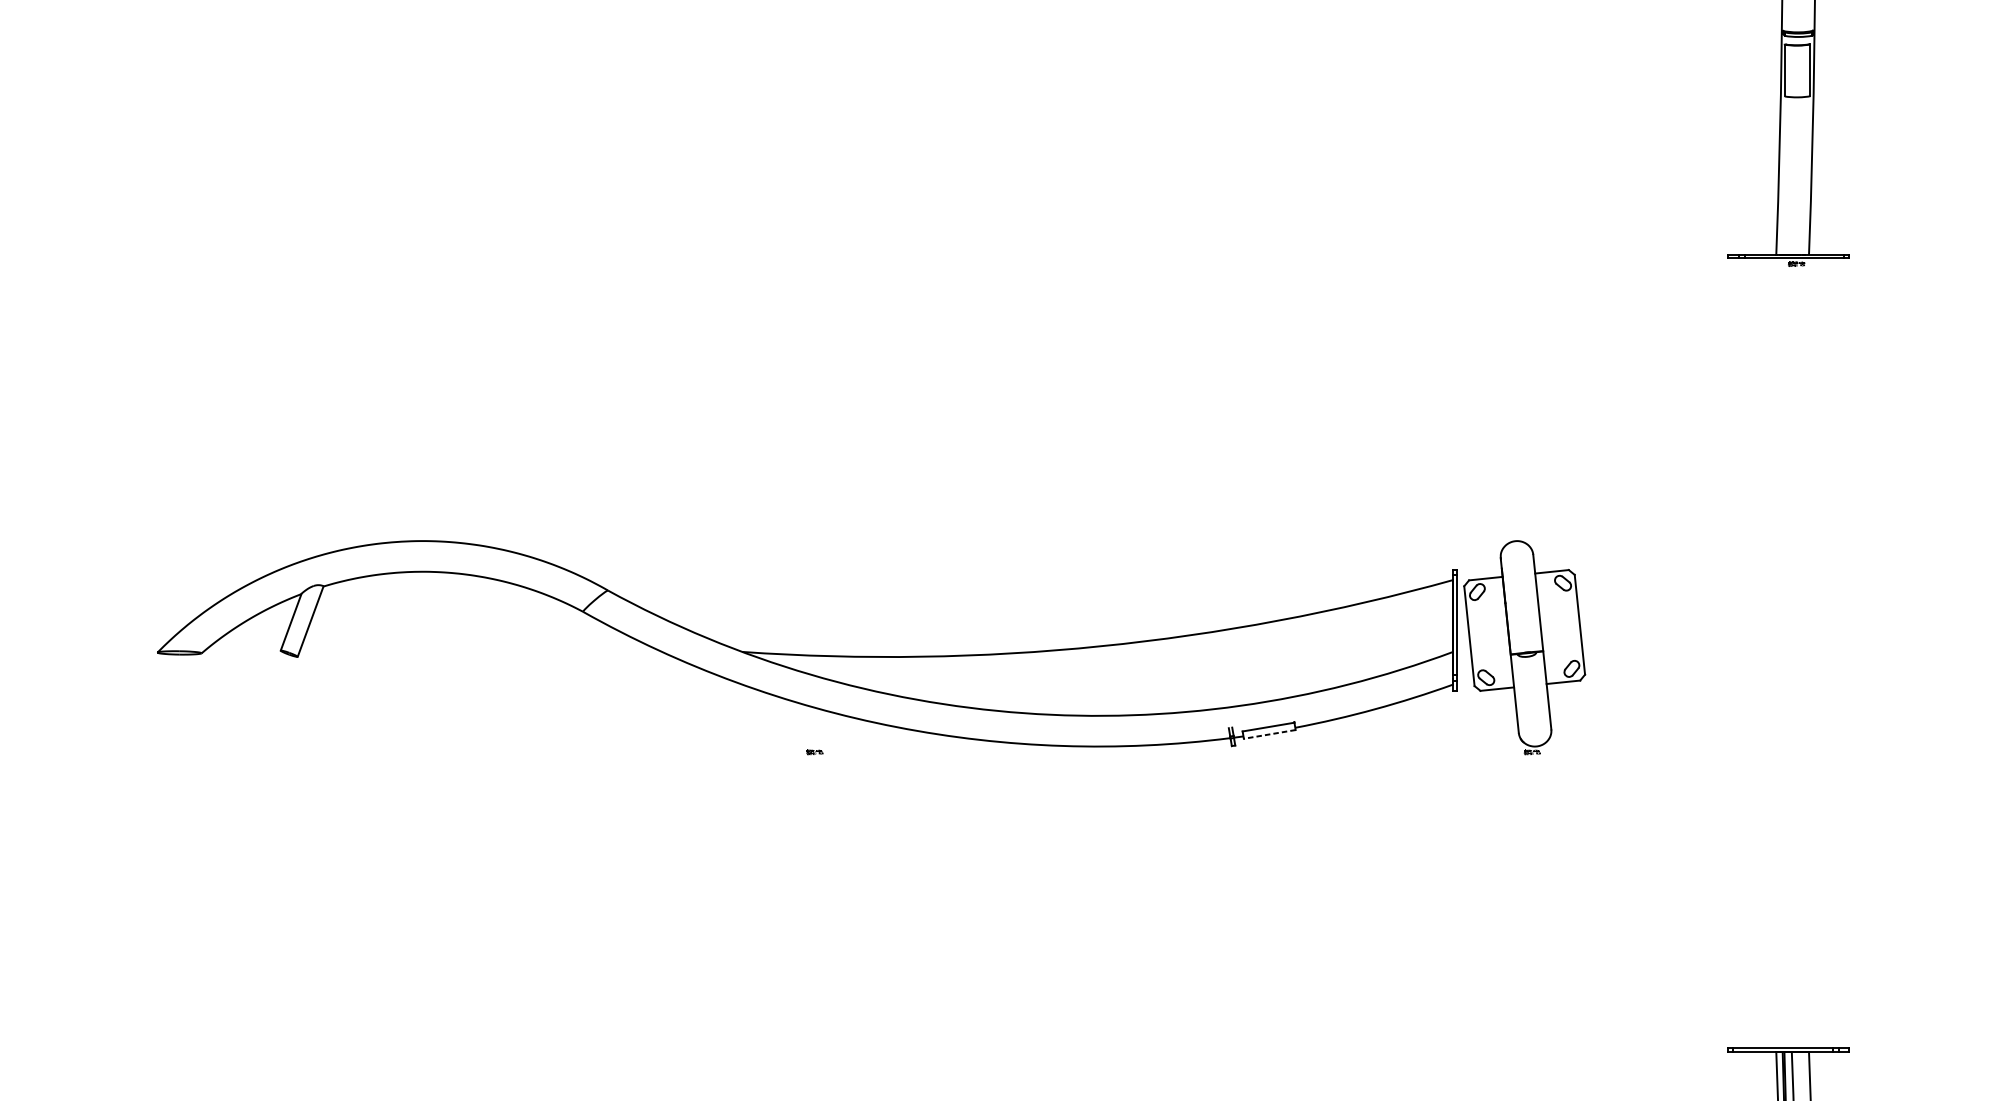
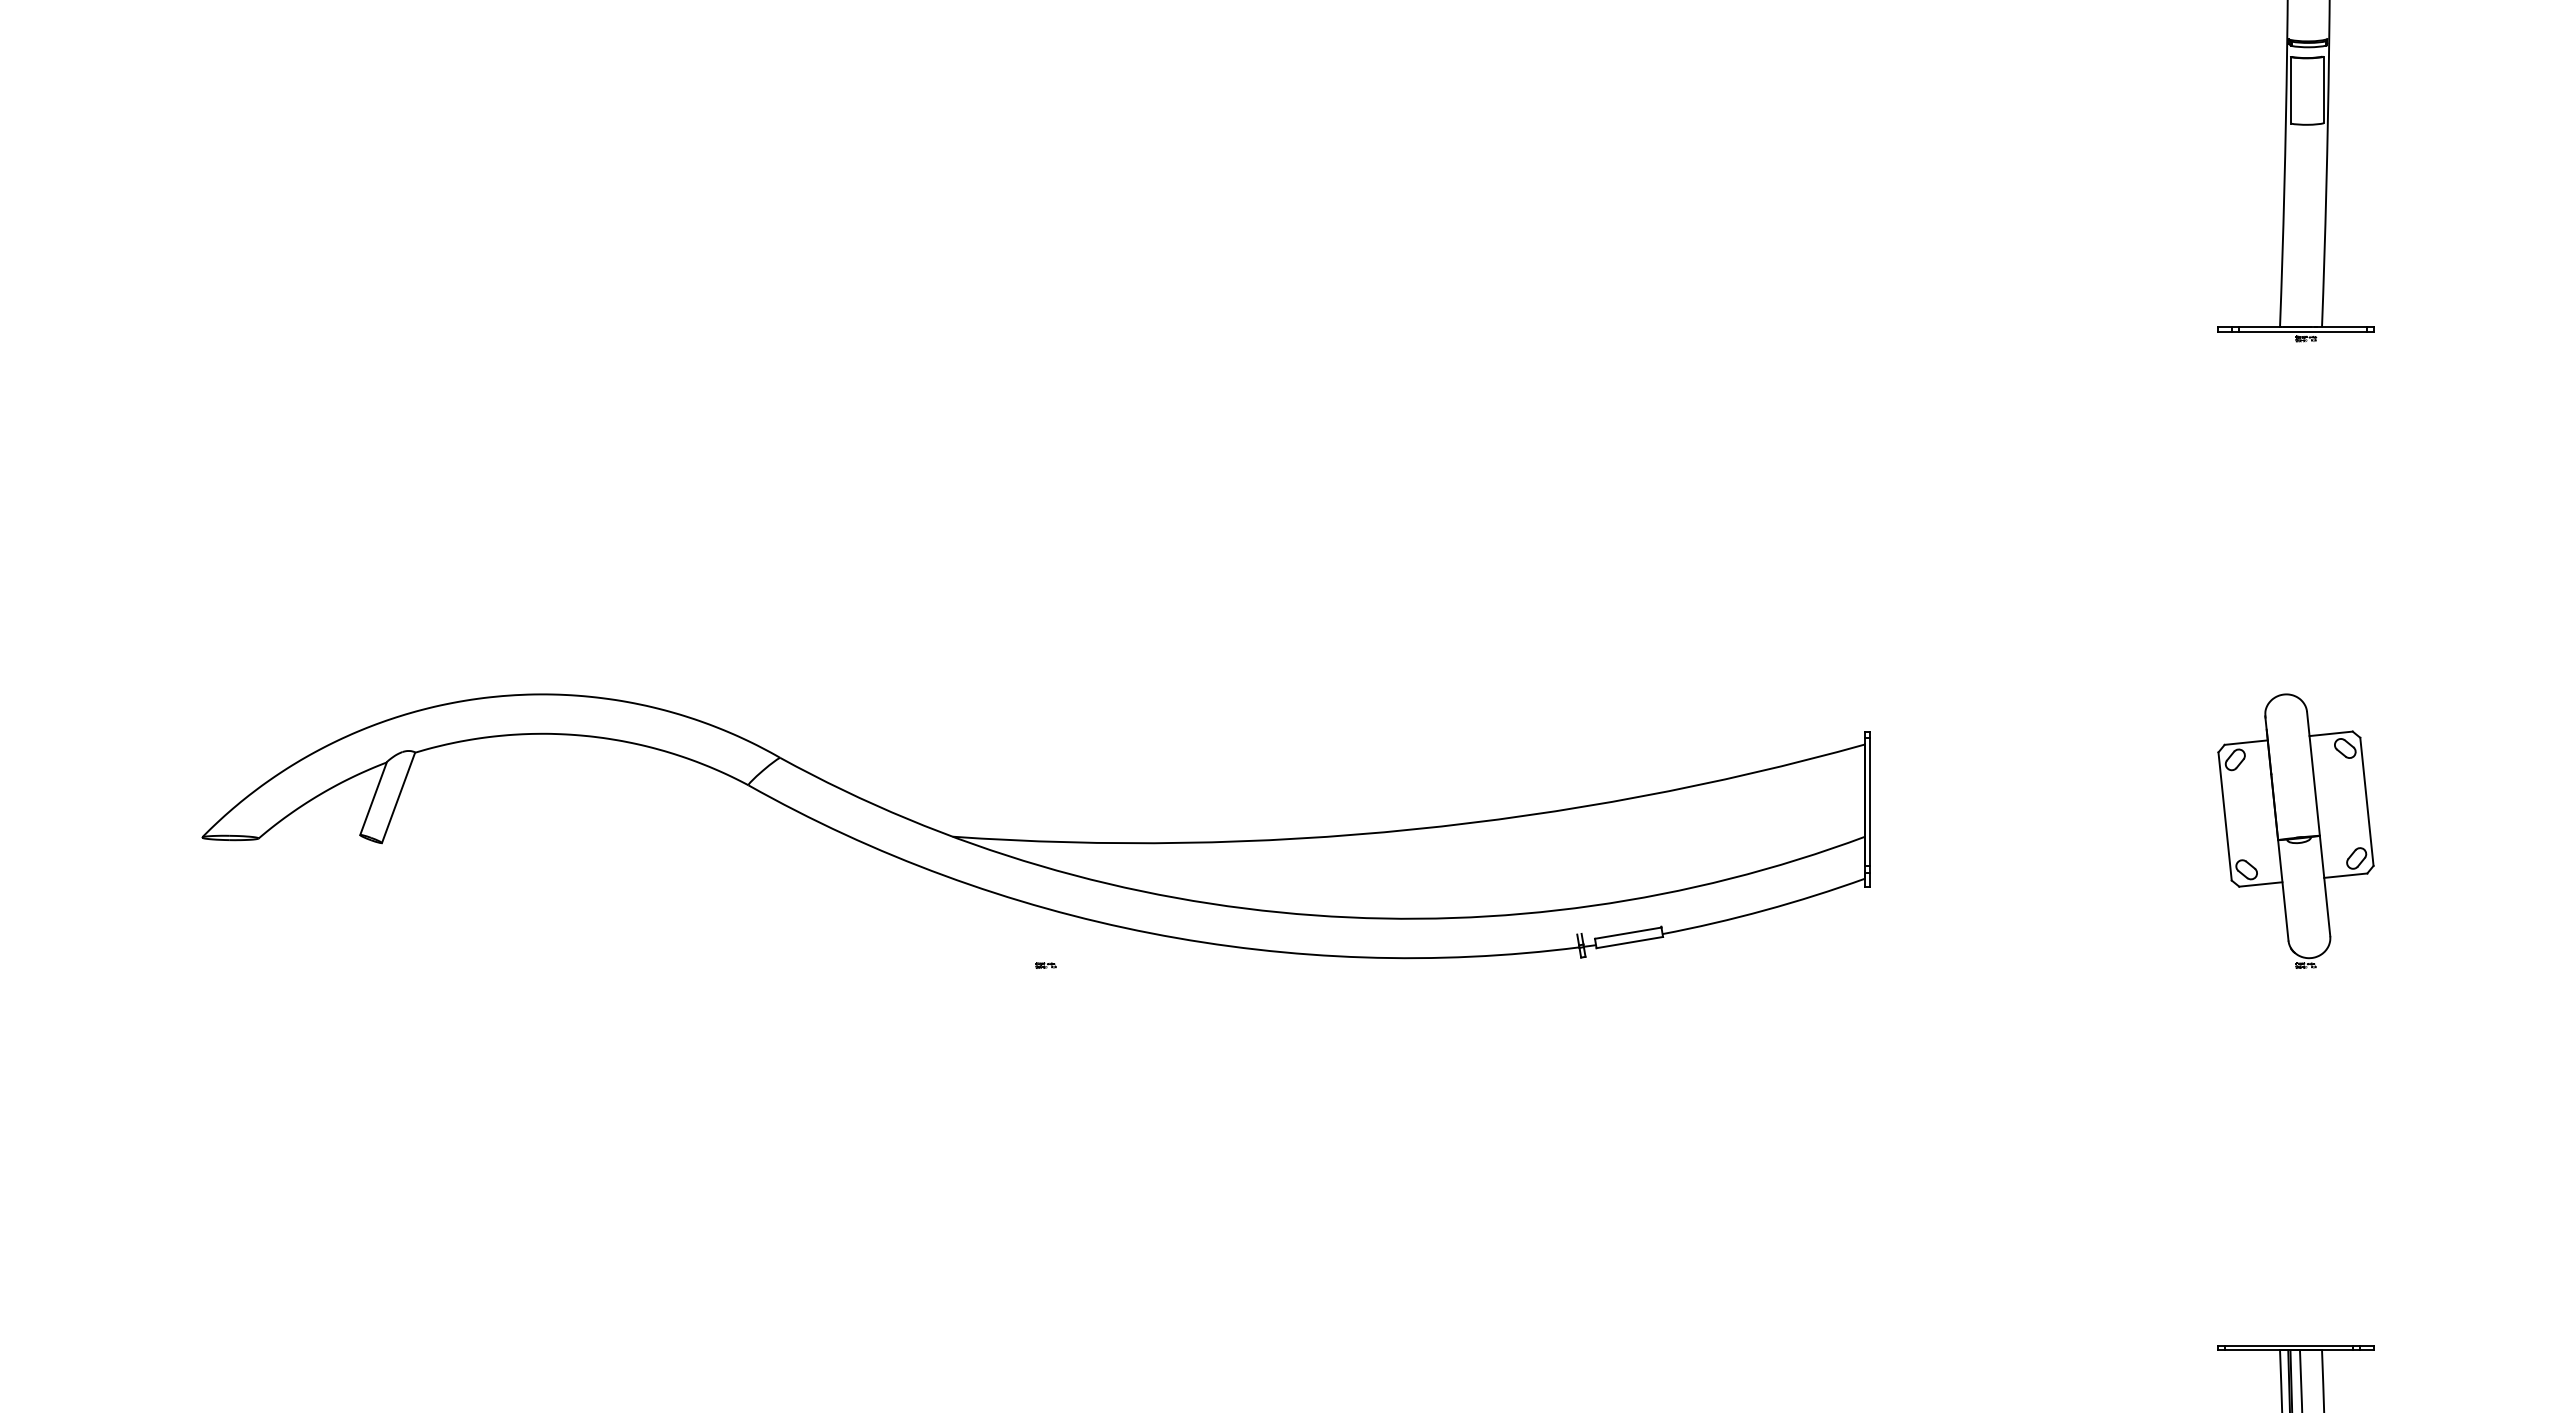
part: (1524, 647) -> (2295, 830), moved
line: (1269, 734) -> (1629, 942), dashed -> solid

